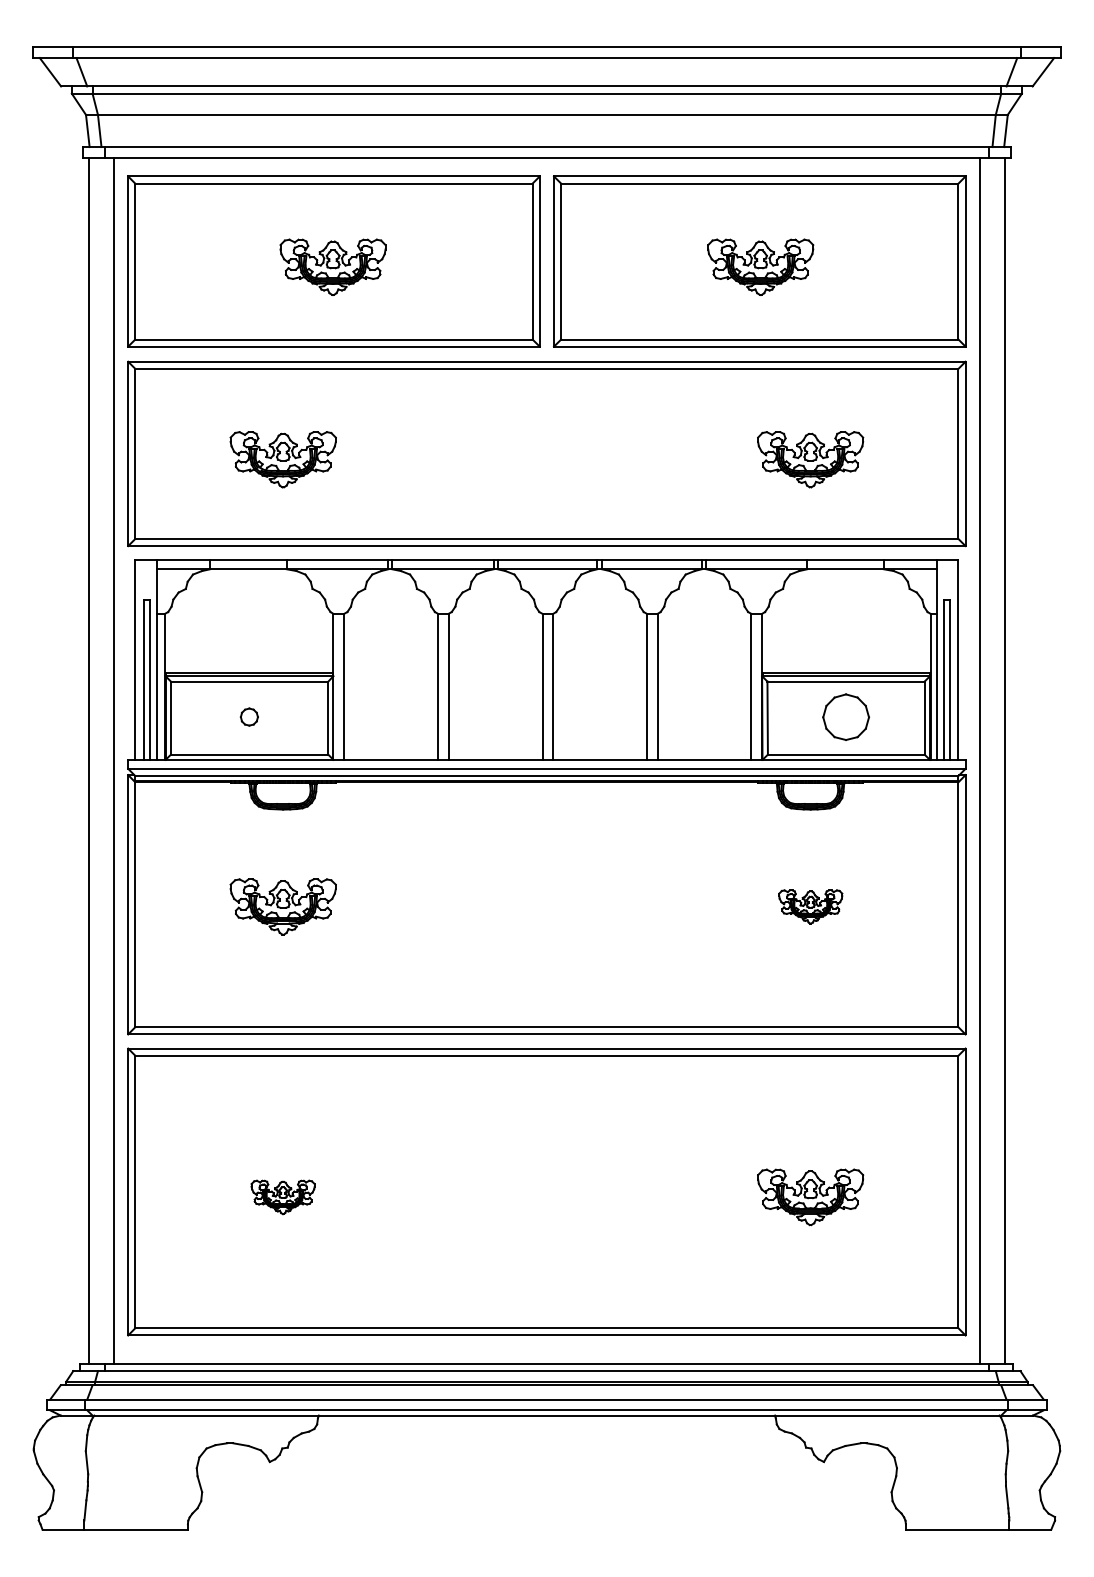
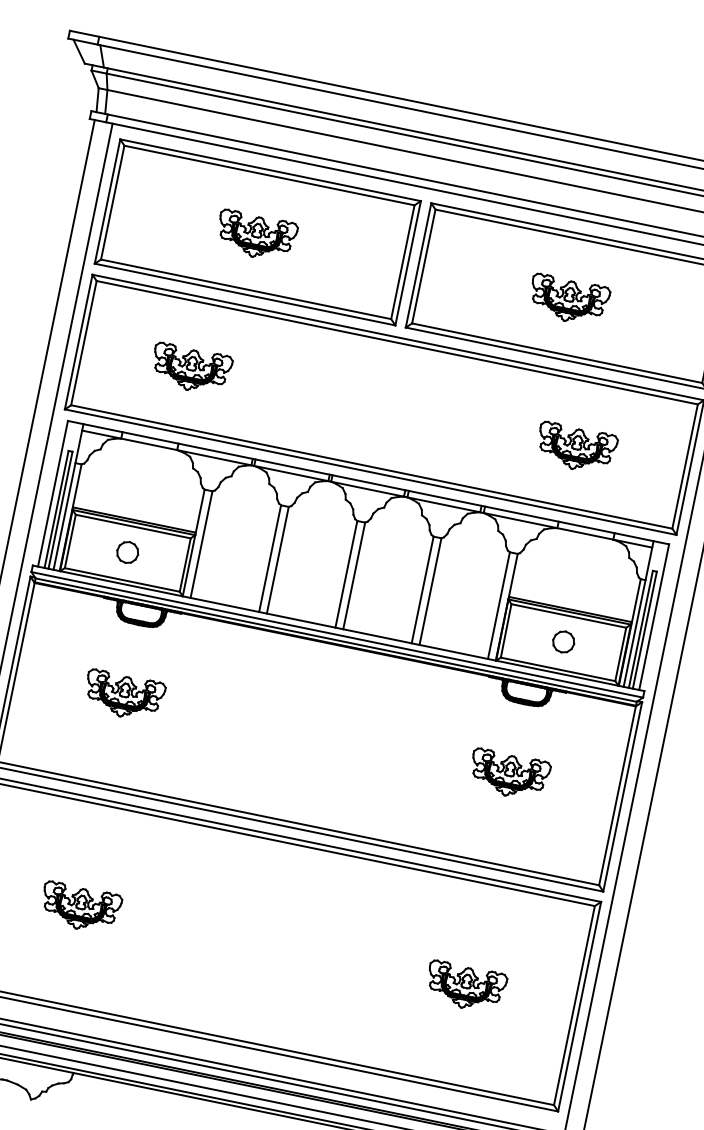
part: (249, 716) -> (127, 552), size x1.67
part: (846, 716) -> (563, 641), size x0.62
part: (810, 906) -> (509, 774), size x1.67
part: (282, 1197) -> (79, 908), size x1.67

